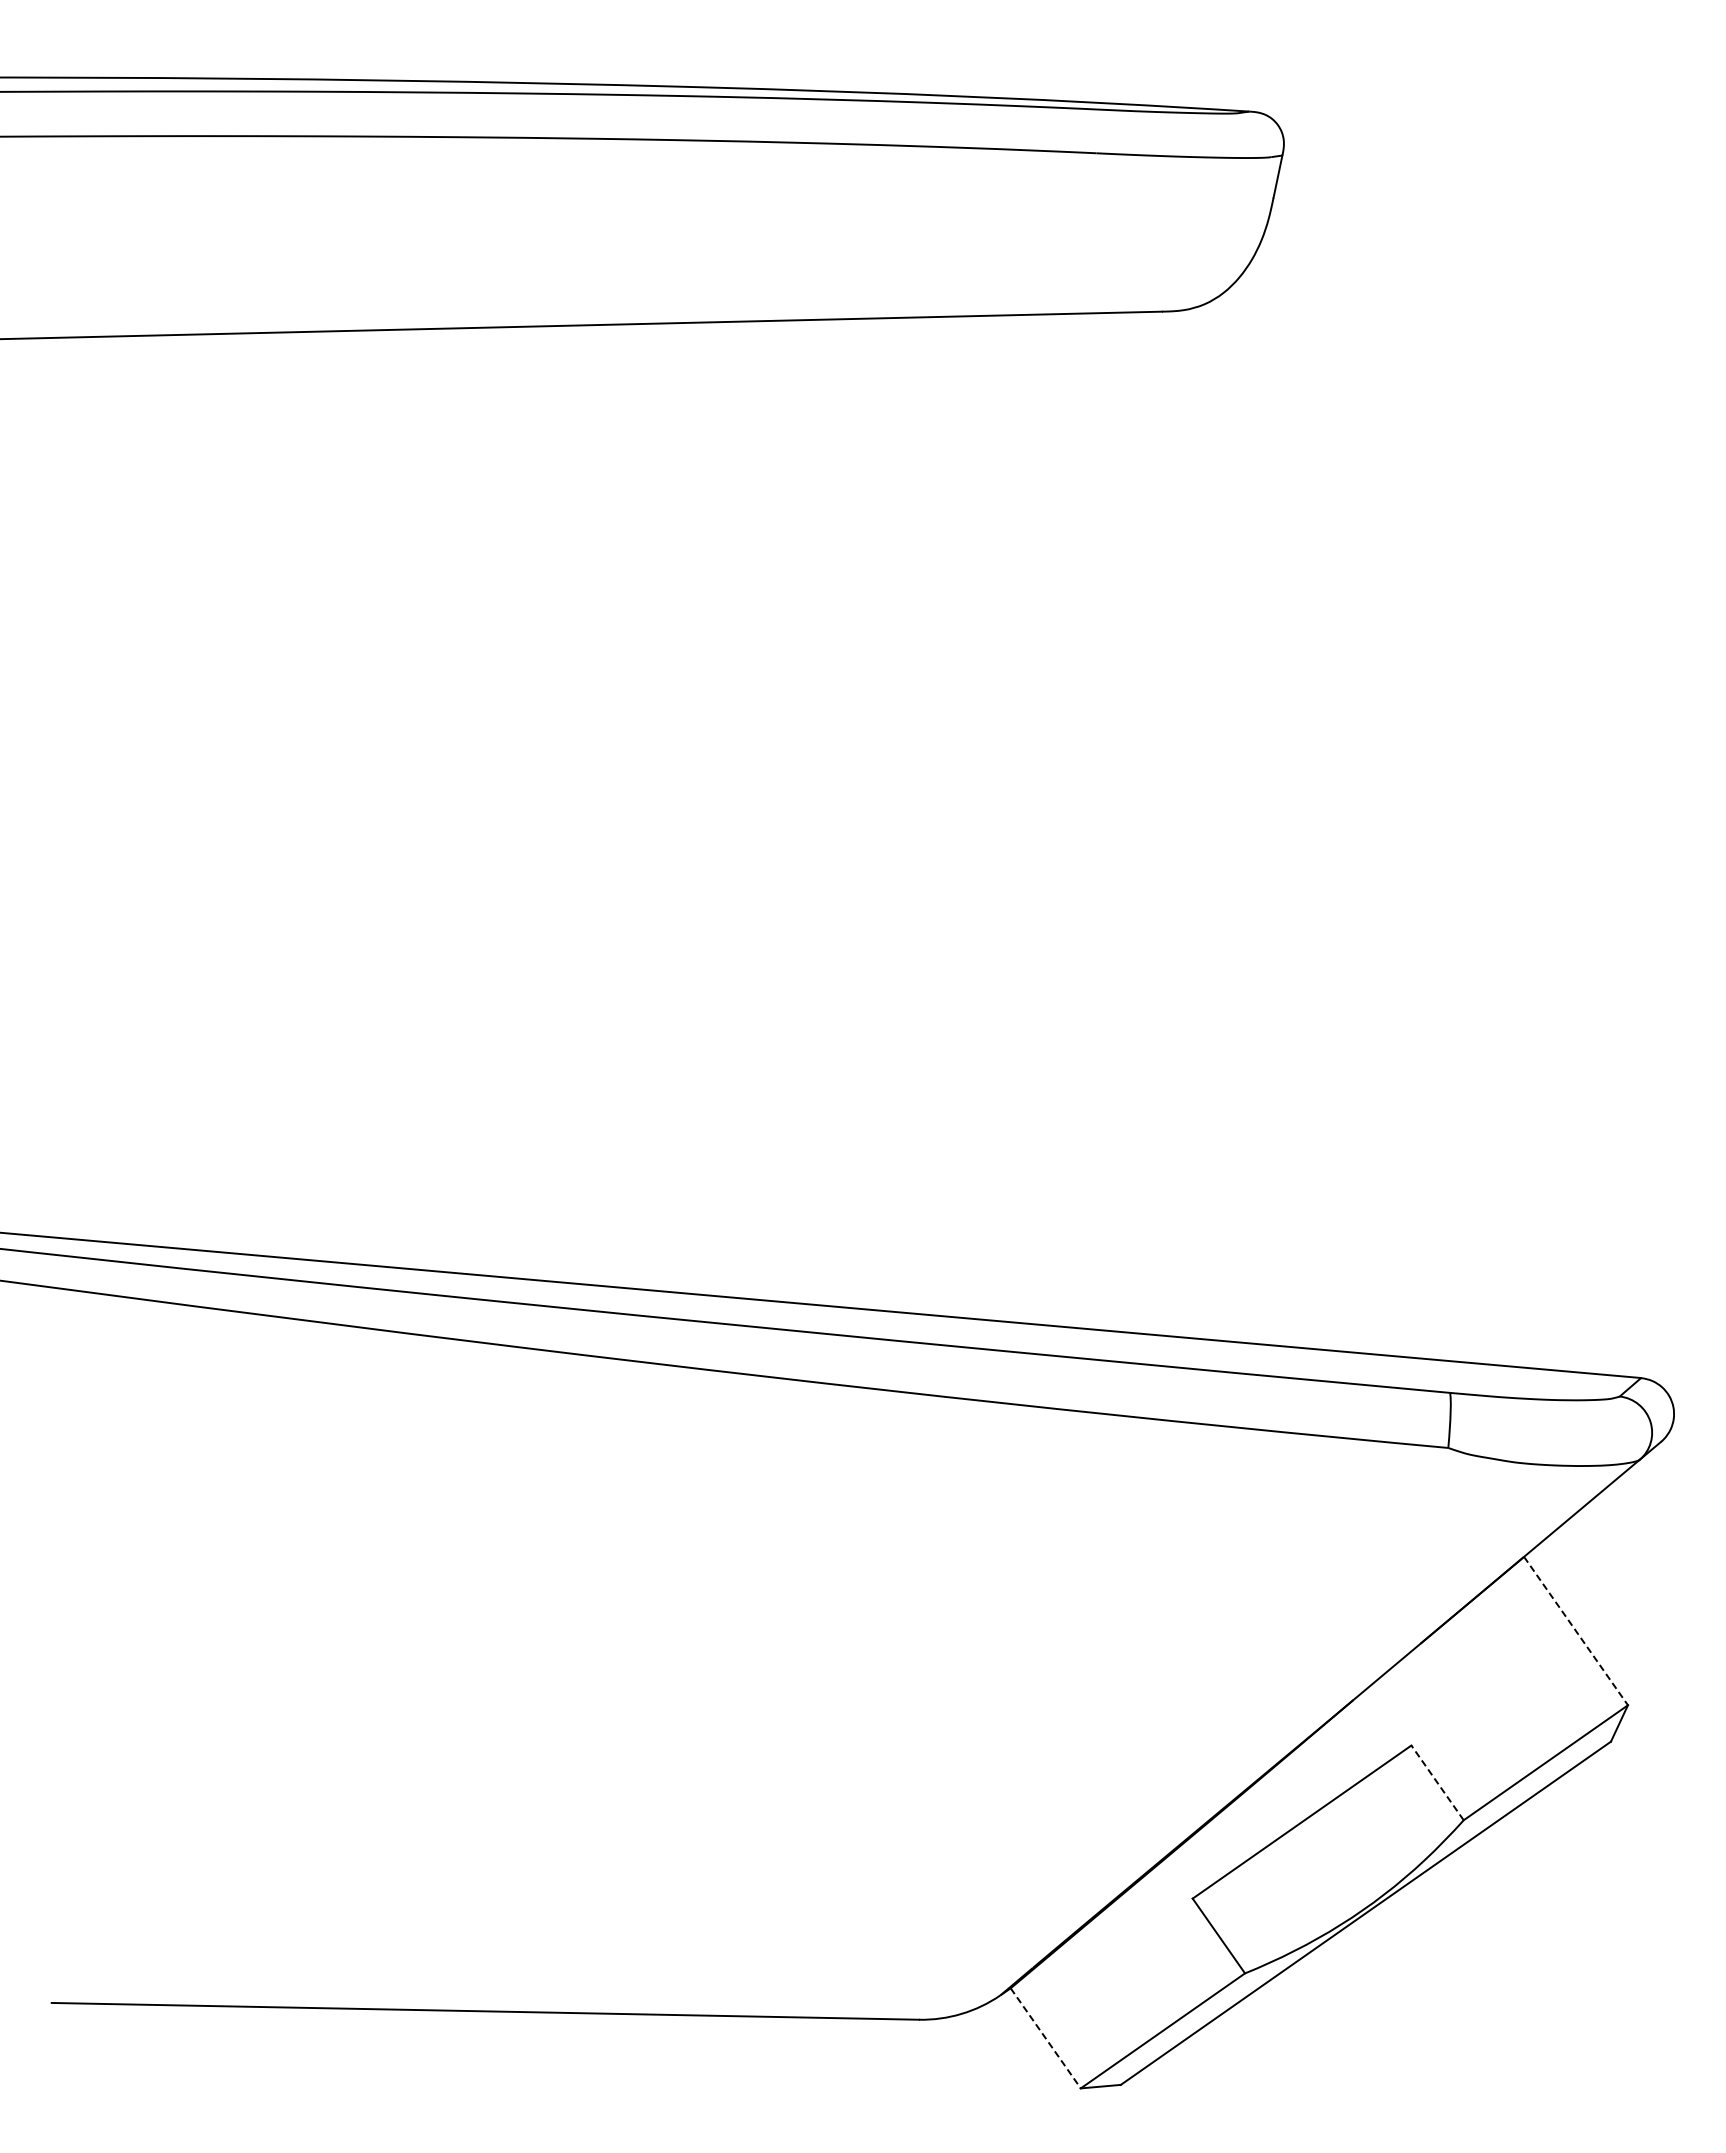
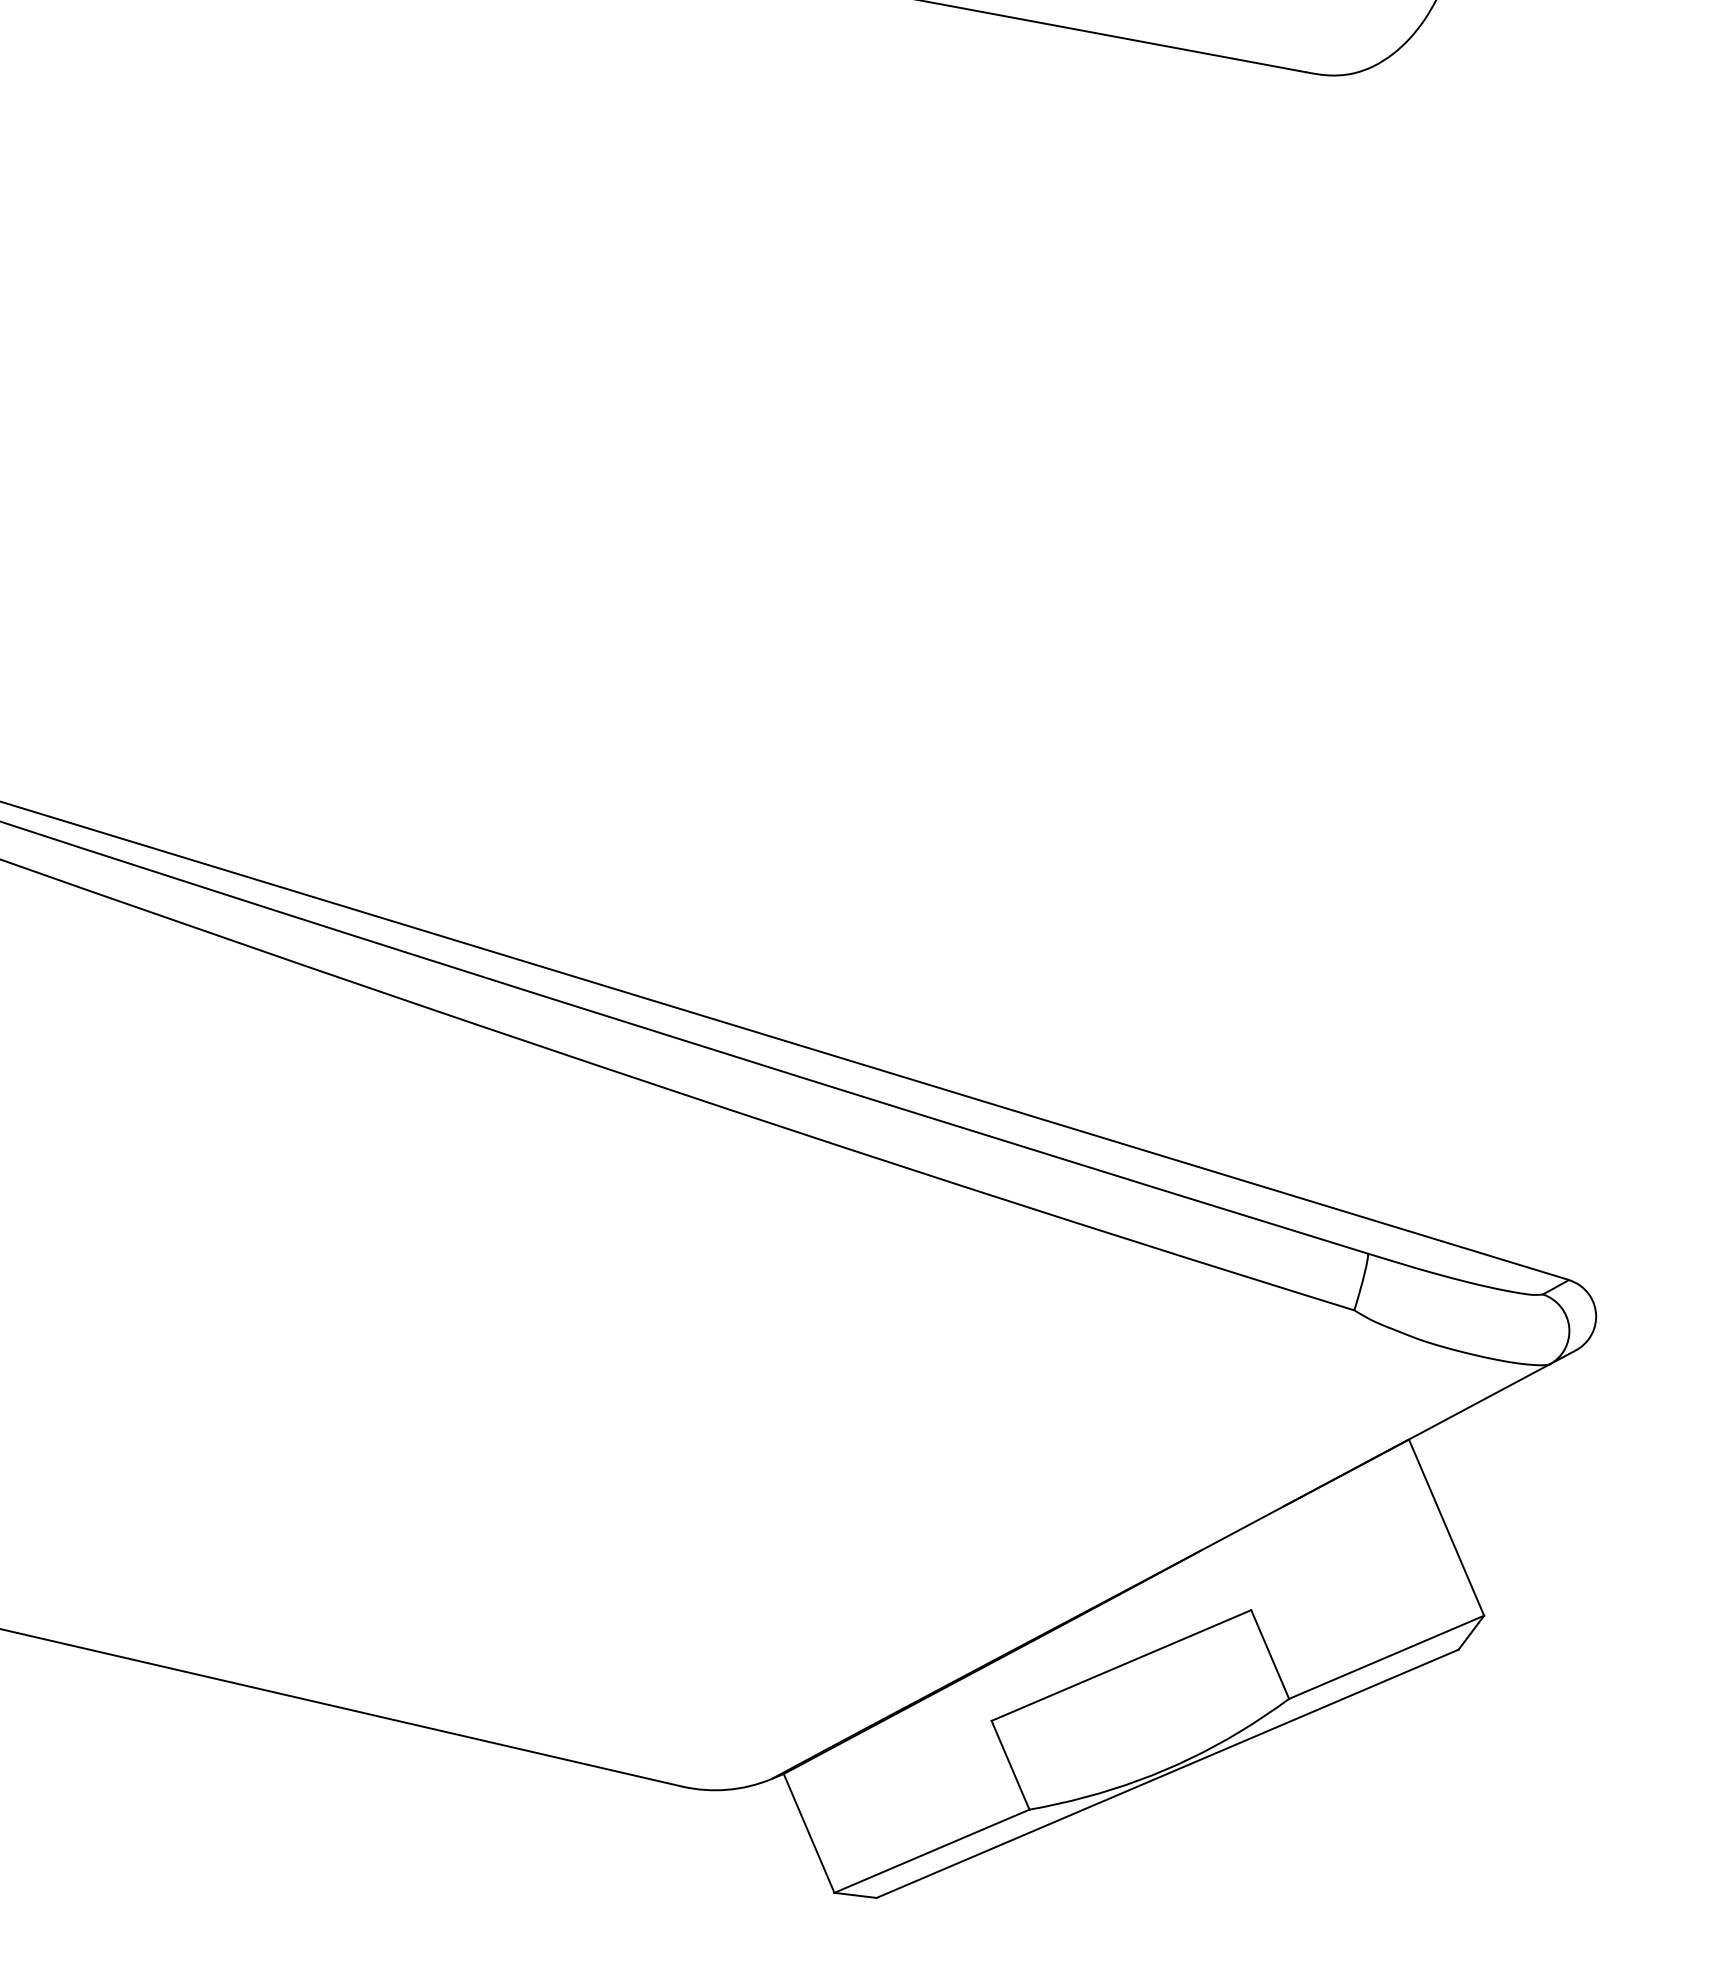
line: (1576, 1631) -> (1446, 1528), dashed -> solid
line: (1437, 1782) -> (1270, 1654), dashed -> solid
line: (1046, 2038) -> (809, 1833), dashed -> solid

